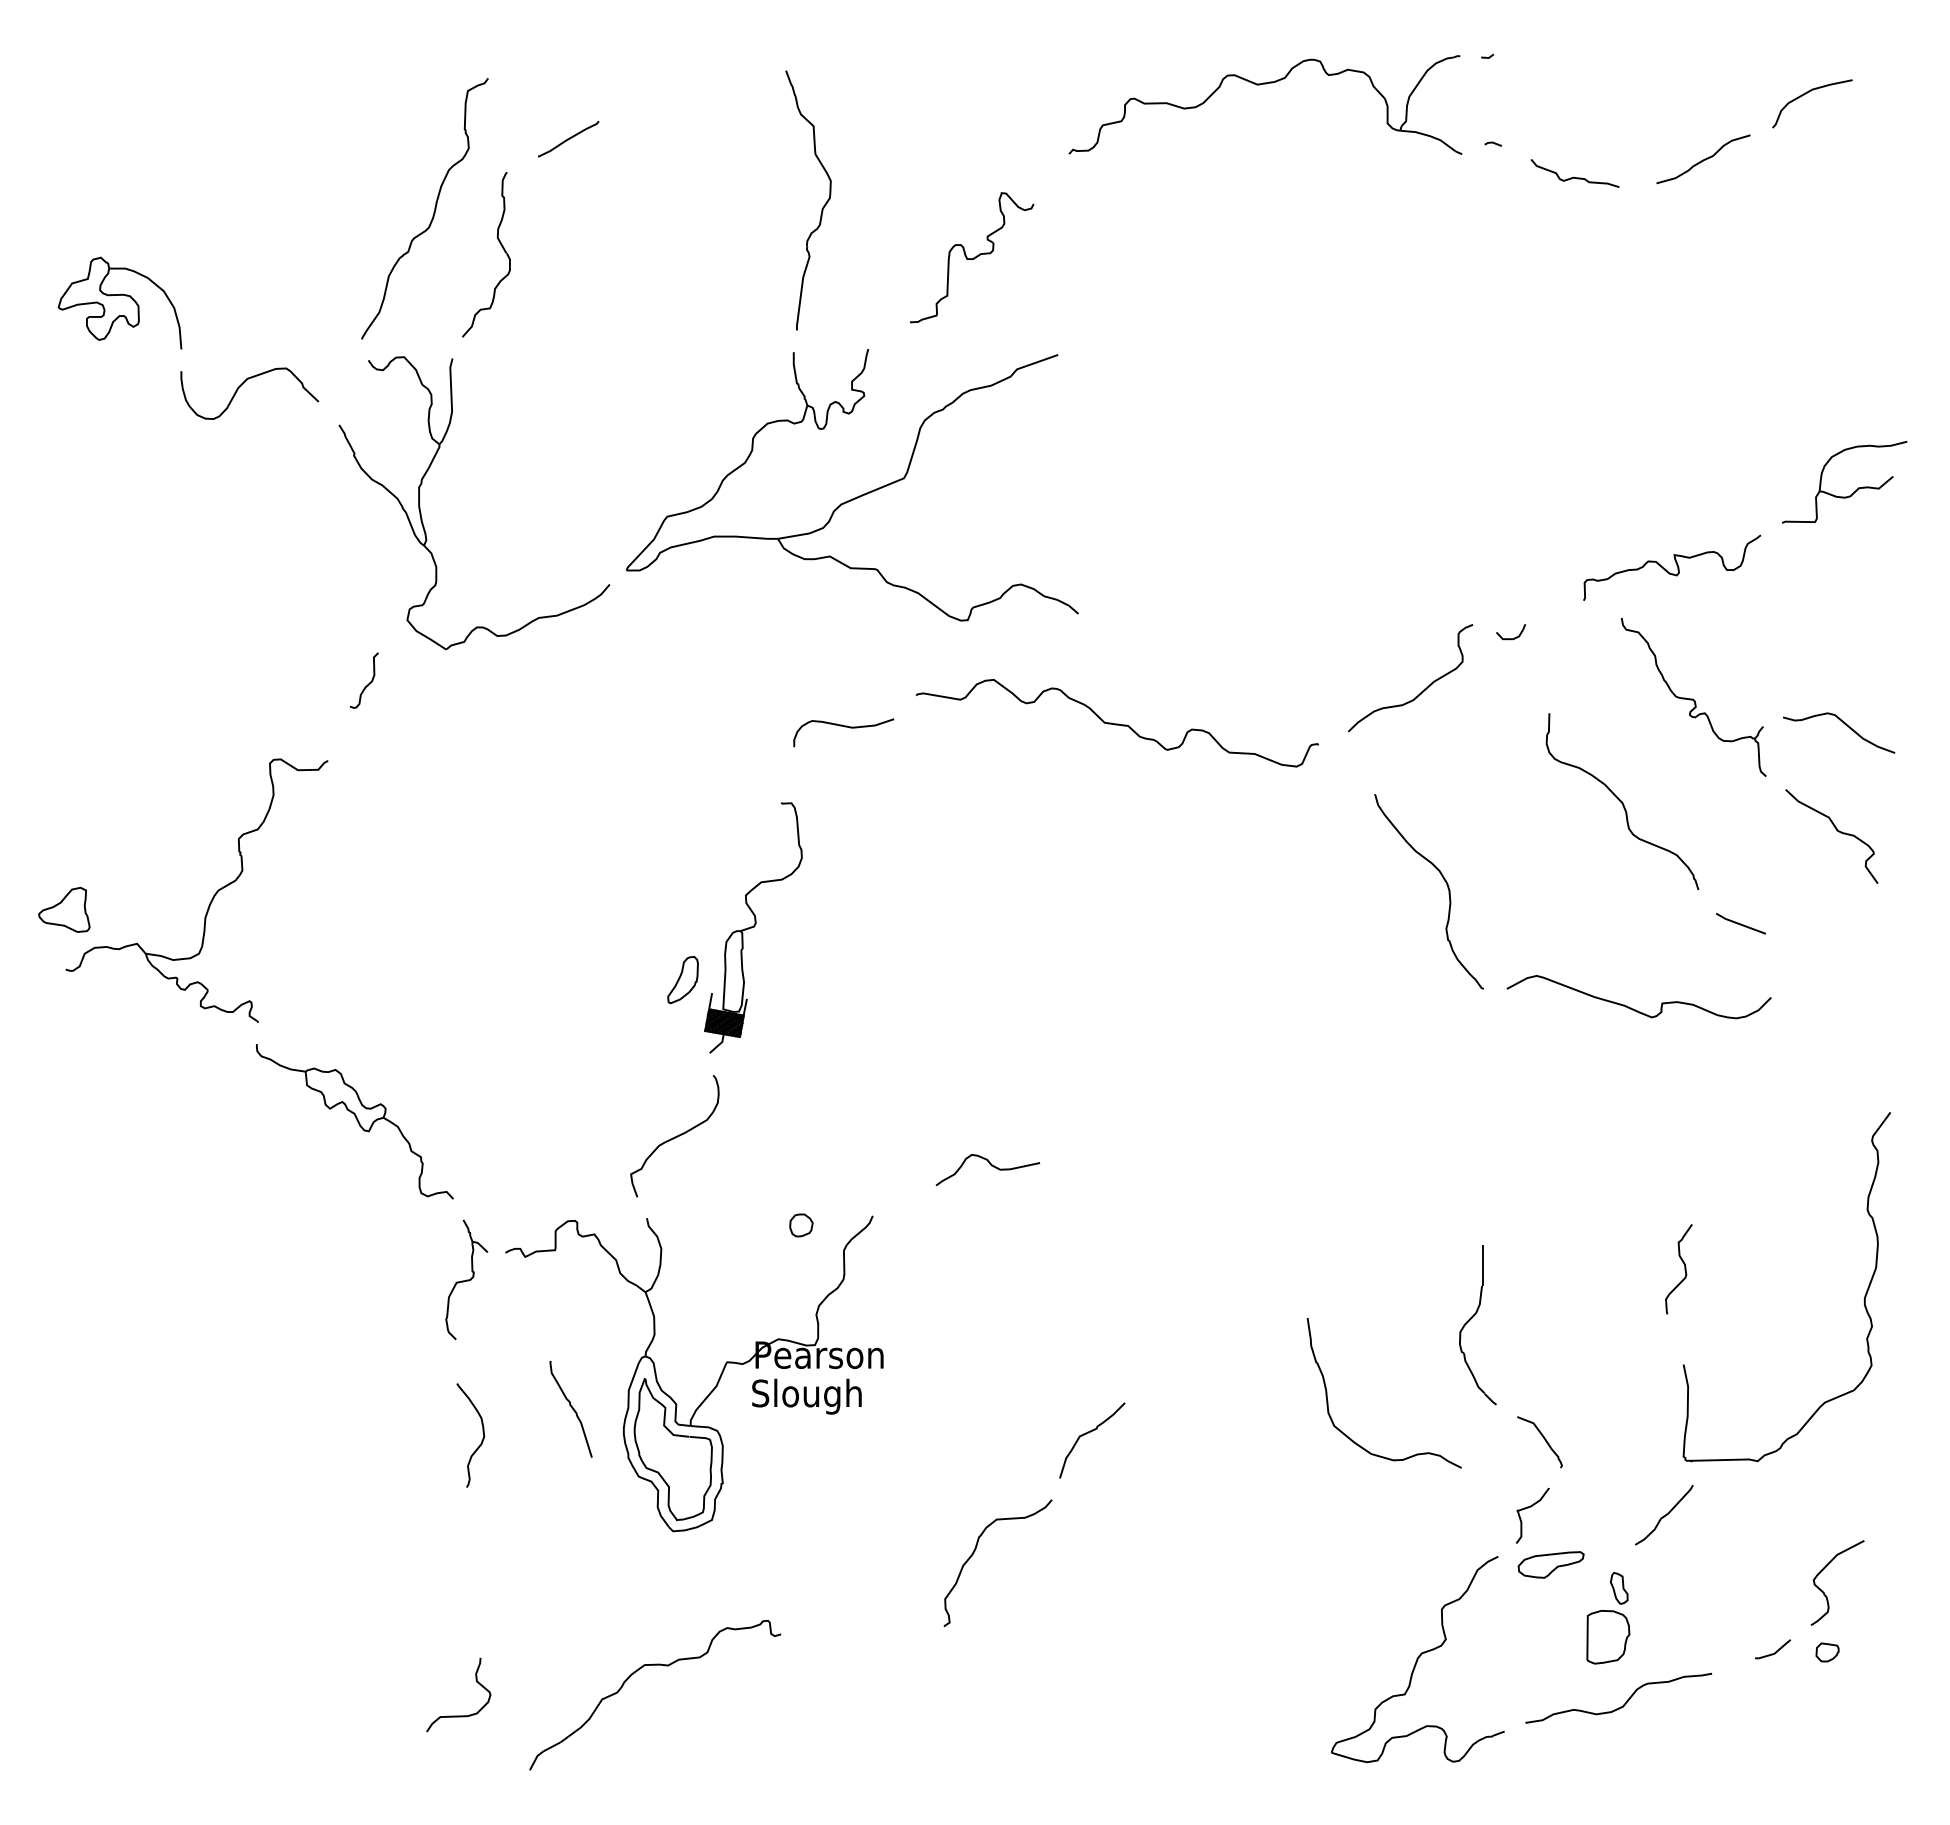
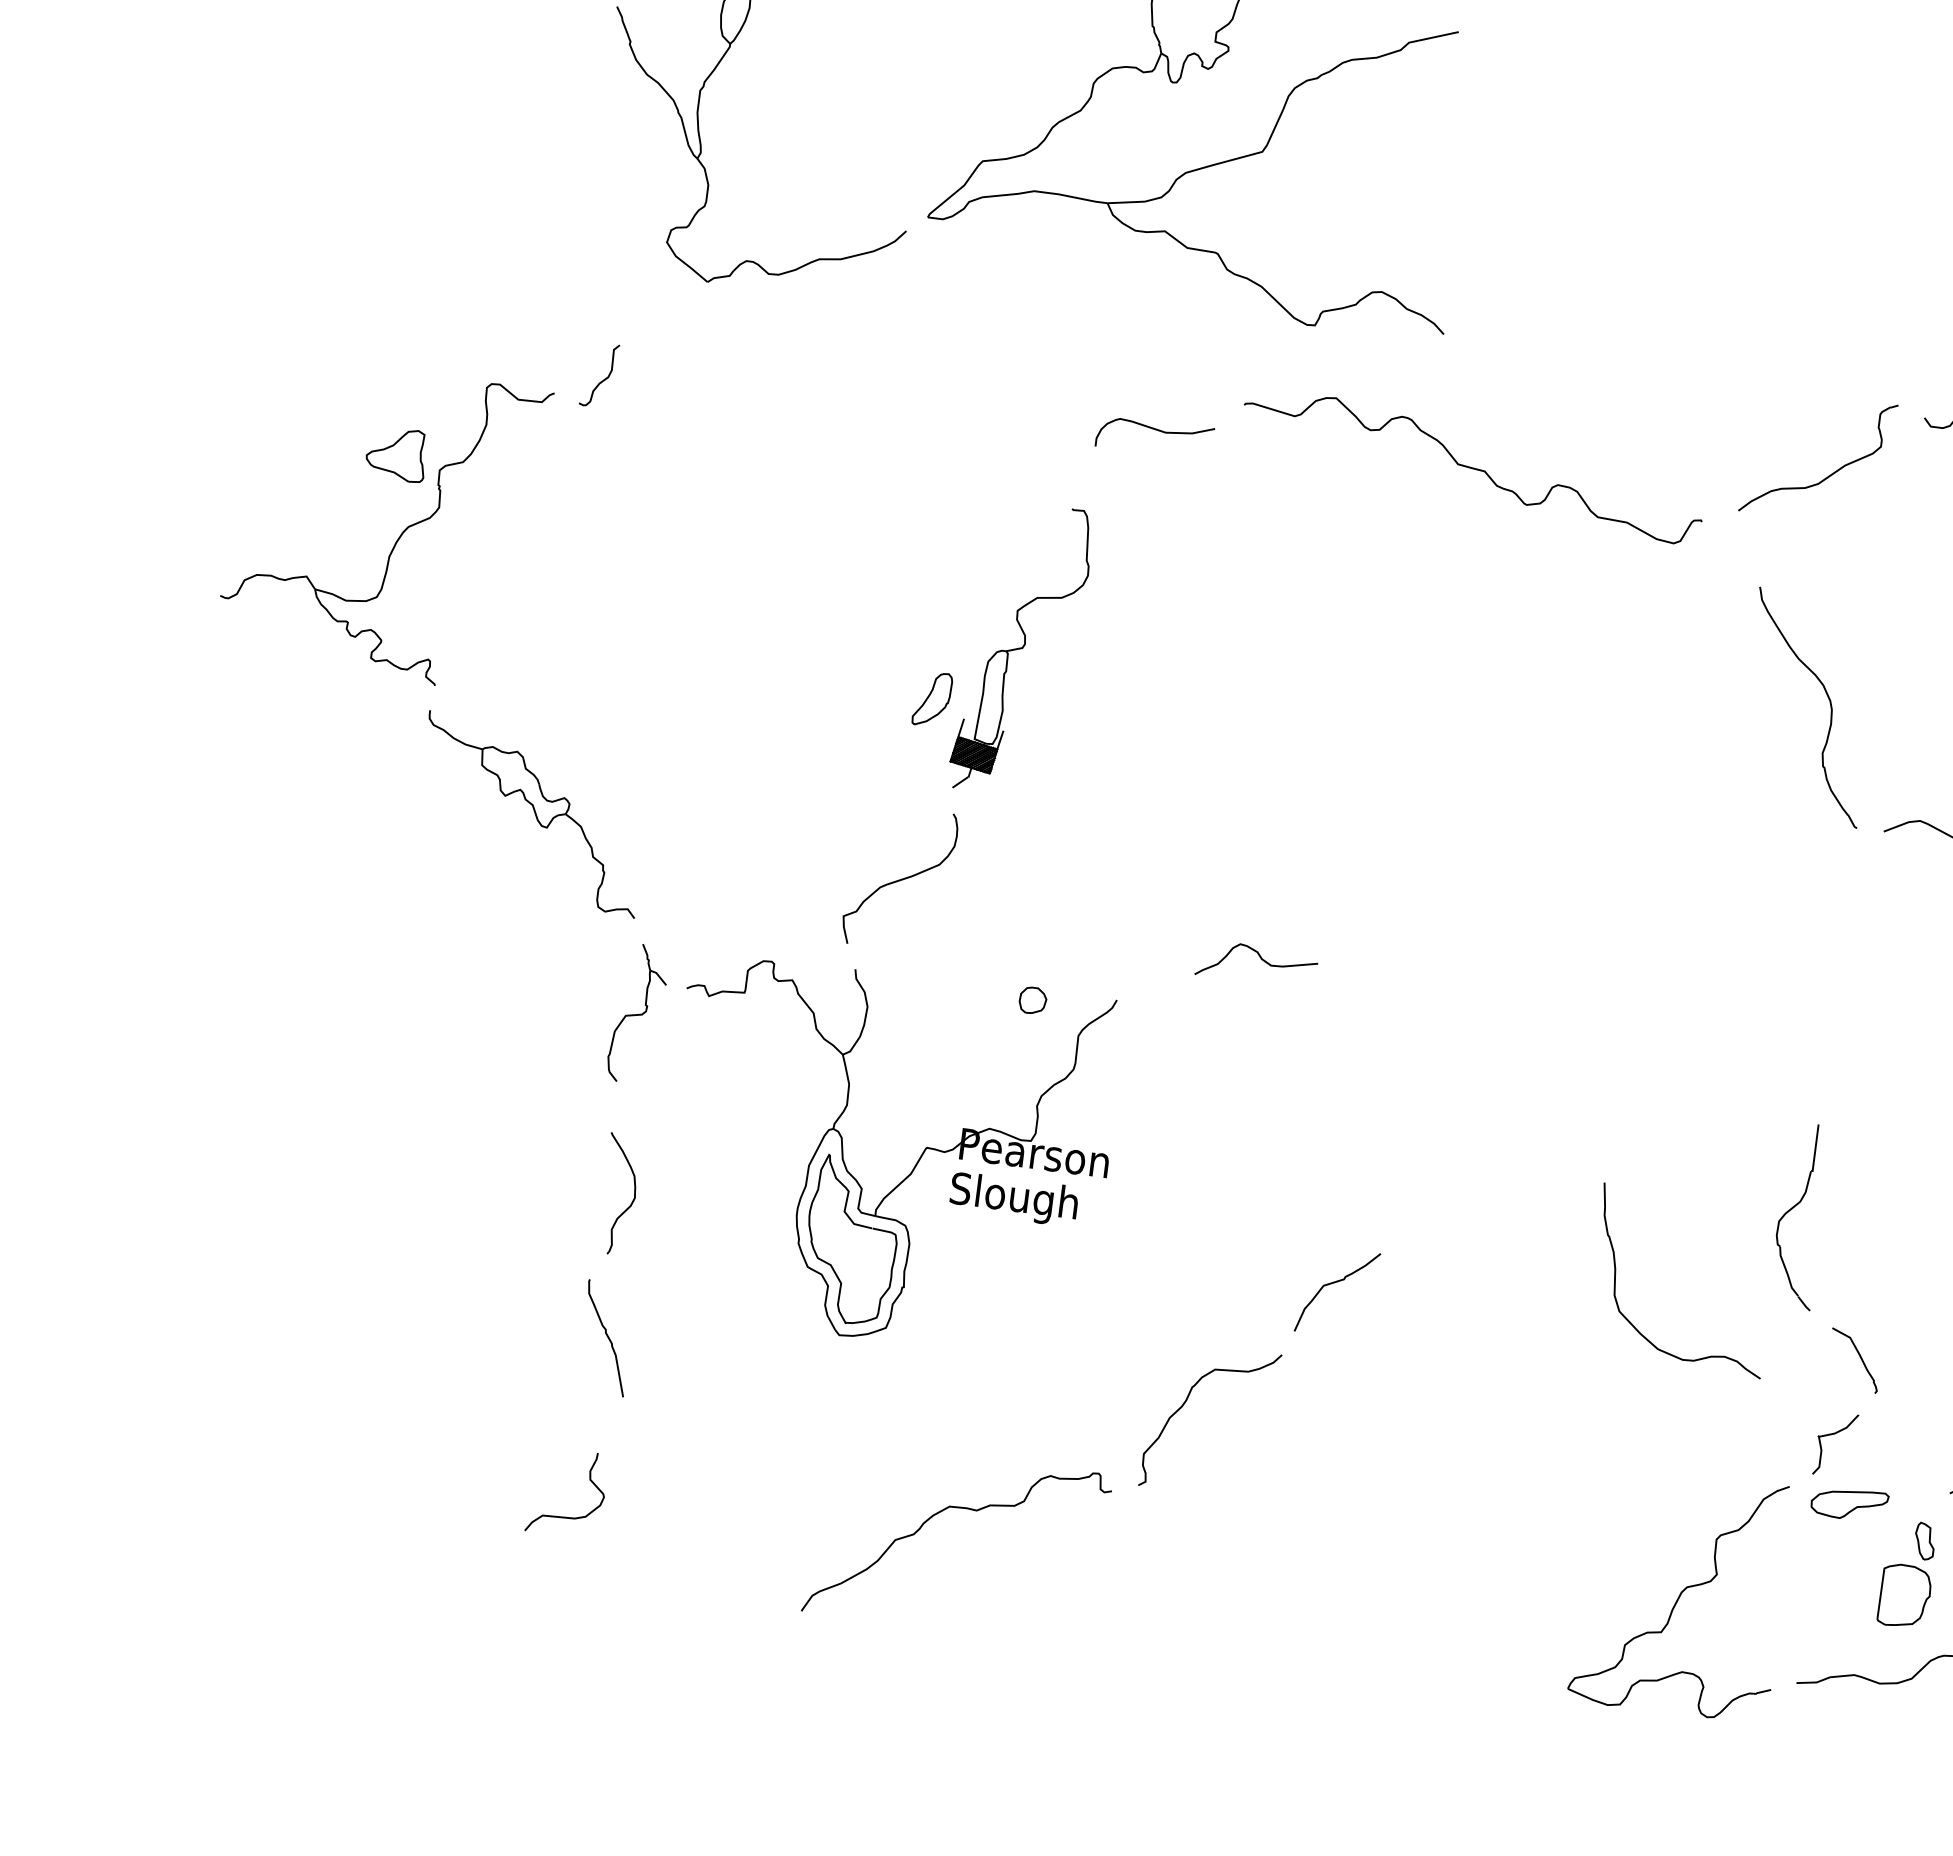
curve: (367, 684) -> (602, 380), moved
part: (64, 909) -> (396, 453), moved
curve: (571, 1408) -> (606, 1337), moved
part: (636, 1672) -> (939, 1513), moved

